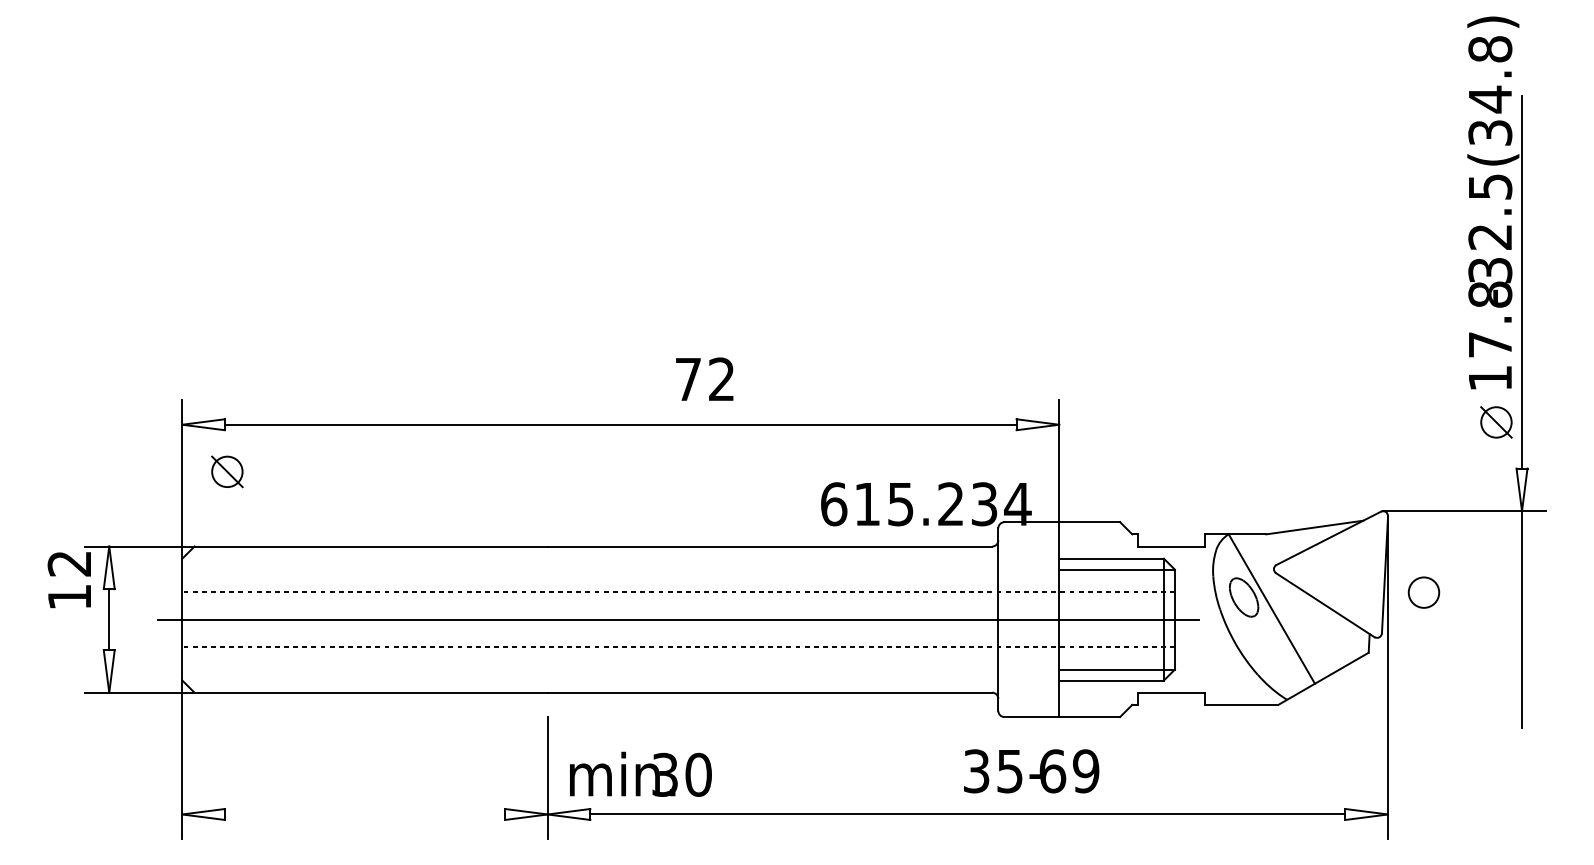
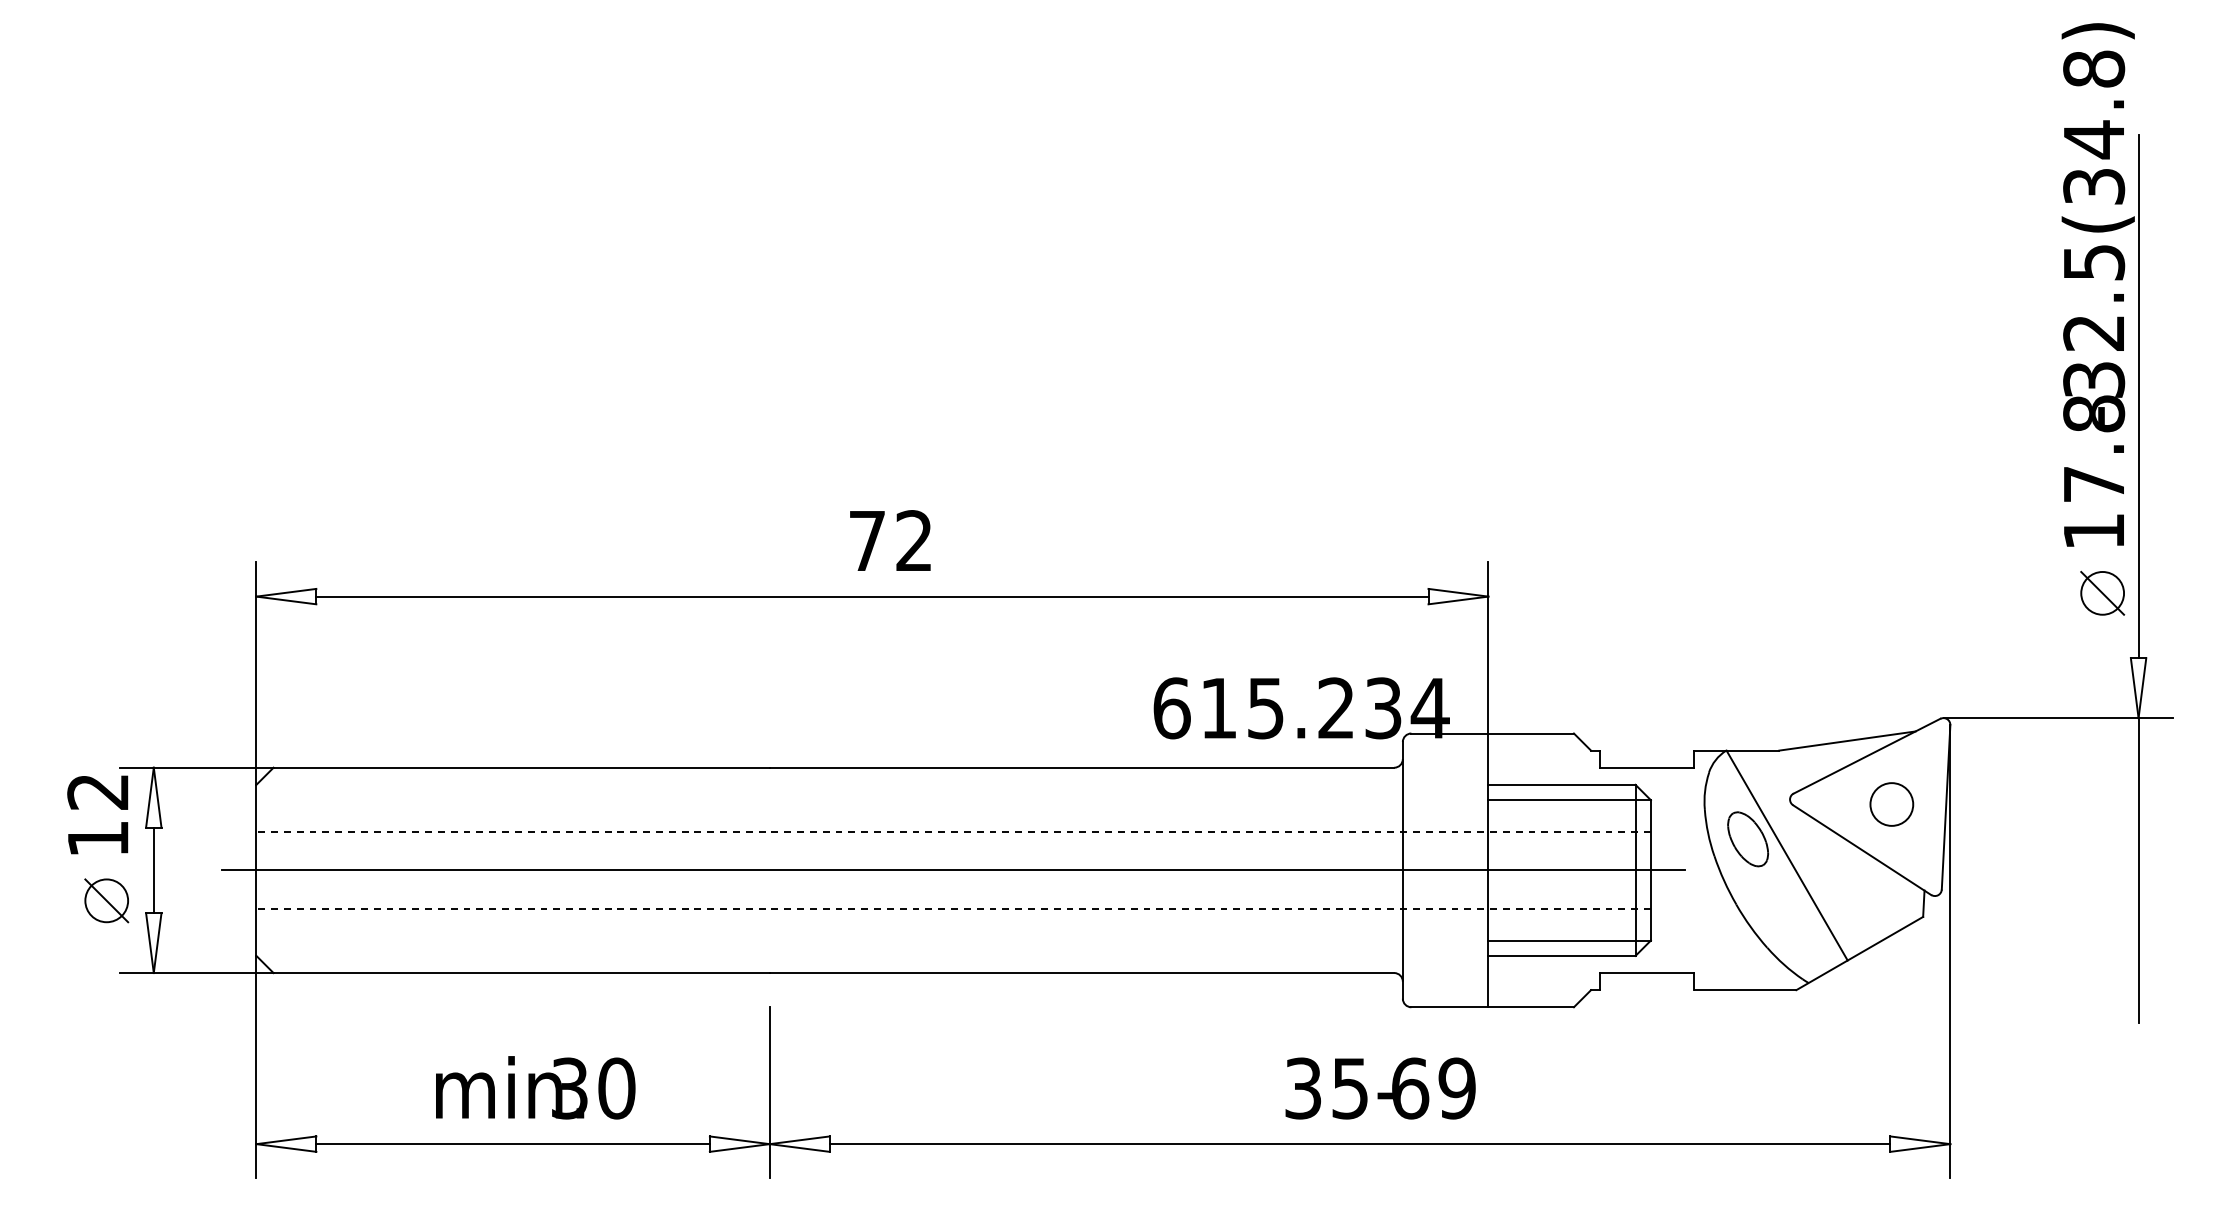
text: (704, 379) -> (890, 540), moved
part: (227, 471) -> (106, 900), moved
circle: (1423, 592) -> (1891, 804), moved
text: (1031, 771) -> (1380, 1088), moved
text: (640, 774) -> (535, 1087), moved
line: (364, 814) -> (512, 1144), added

